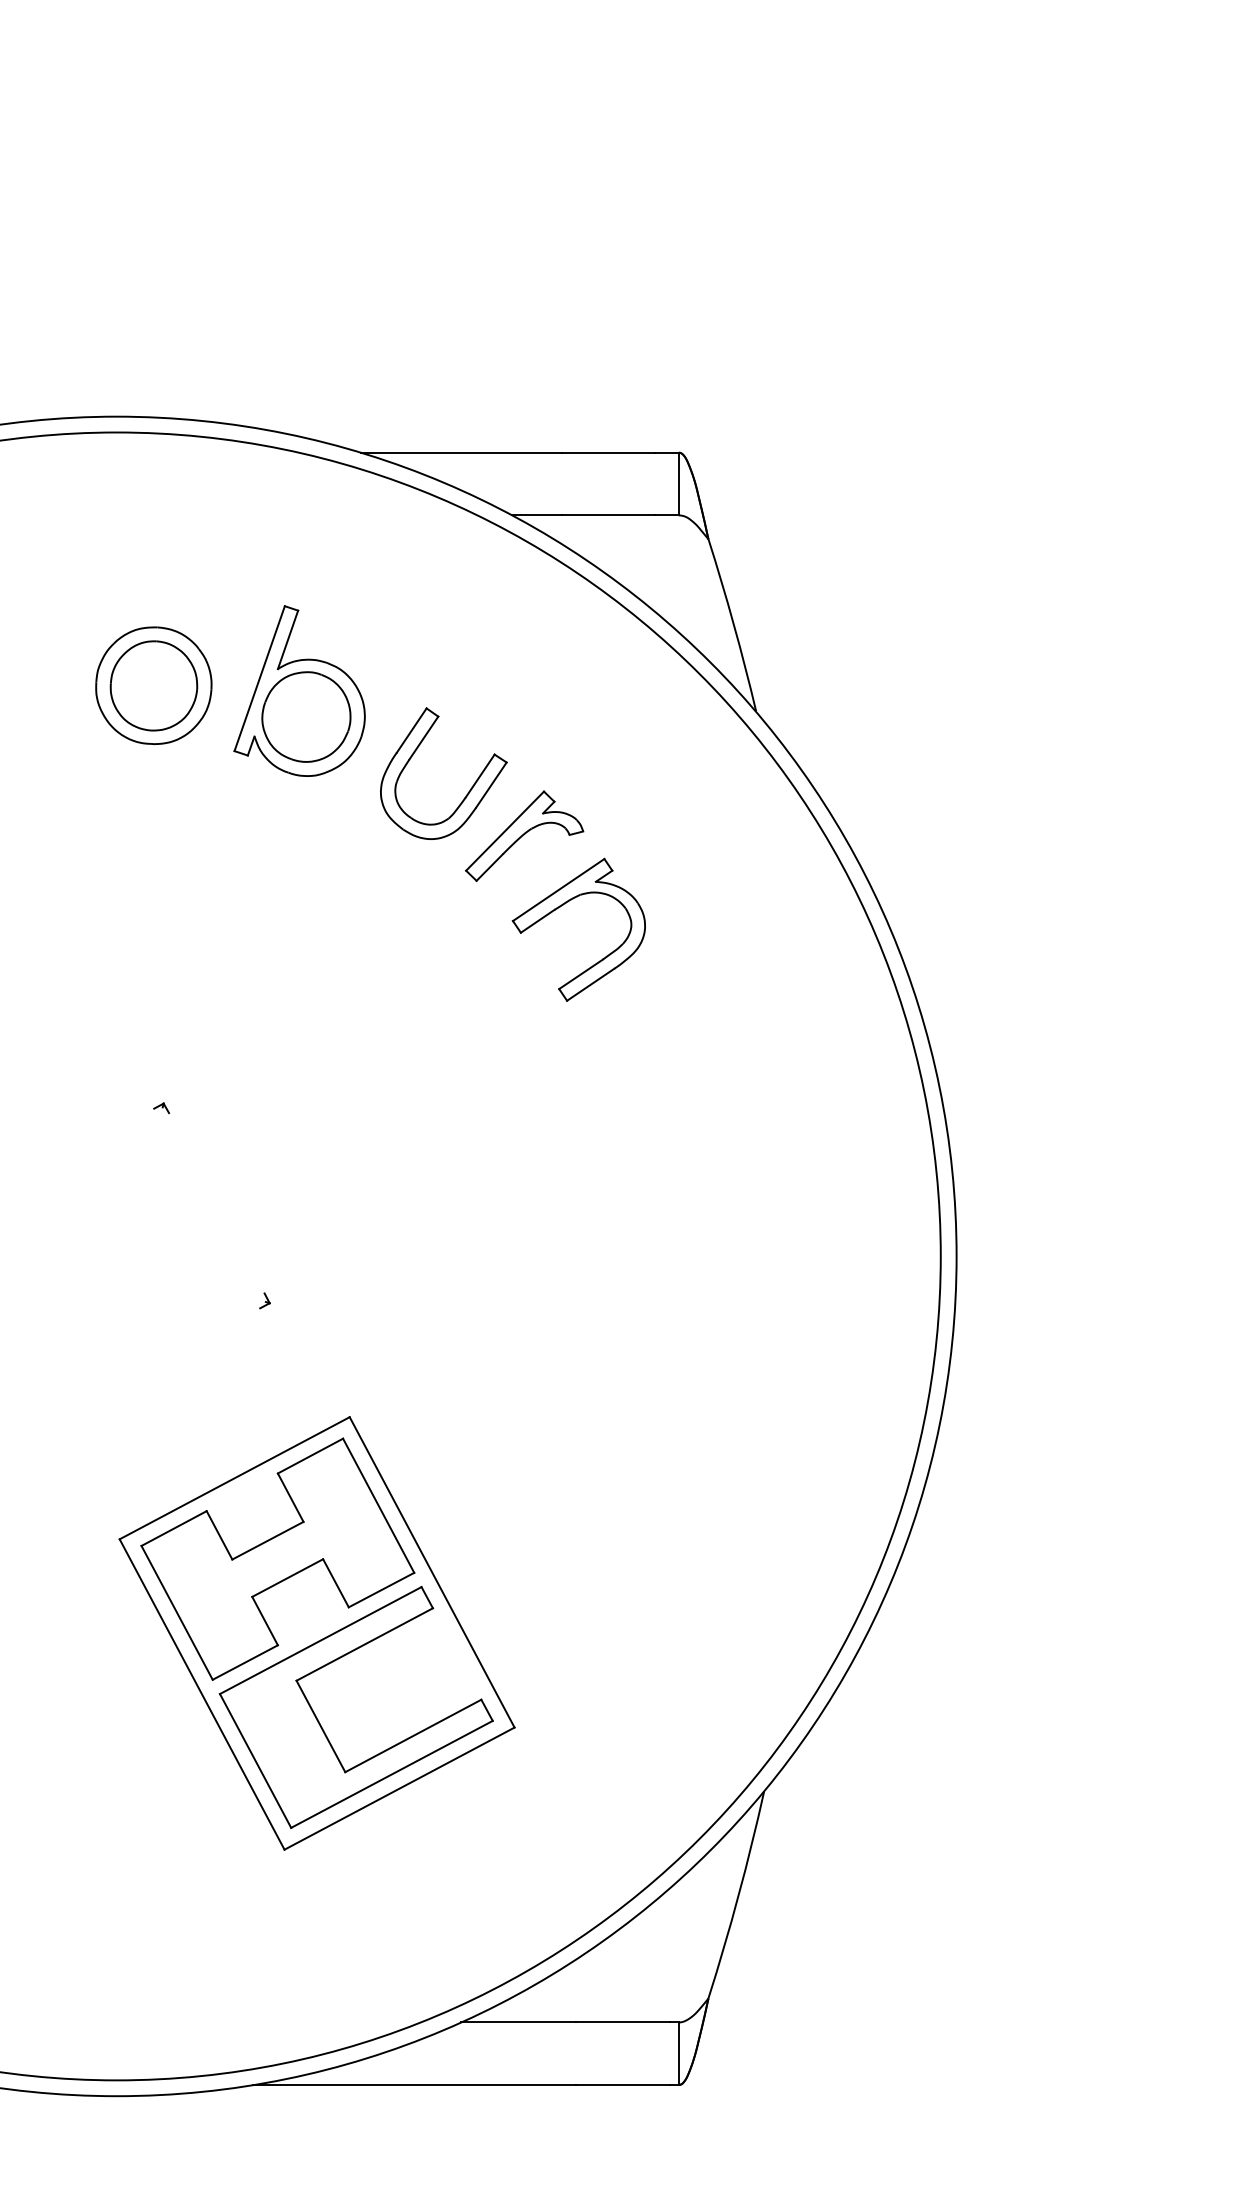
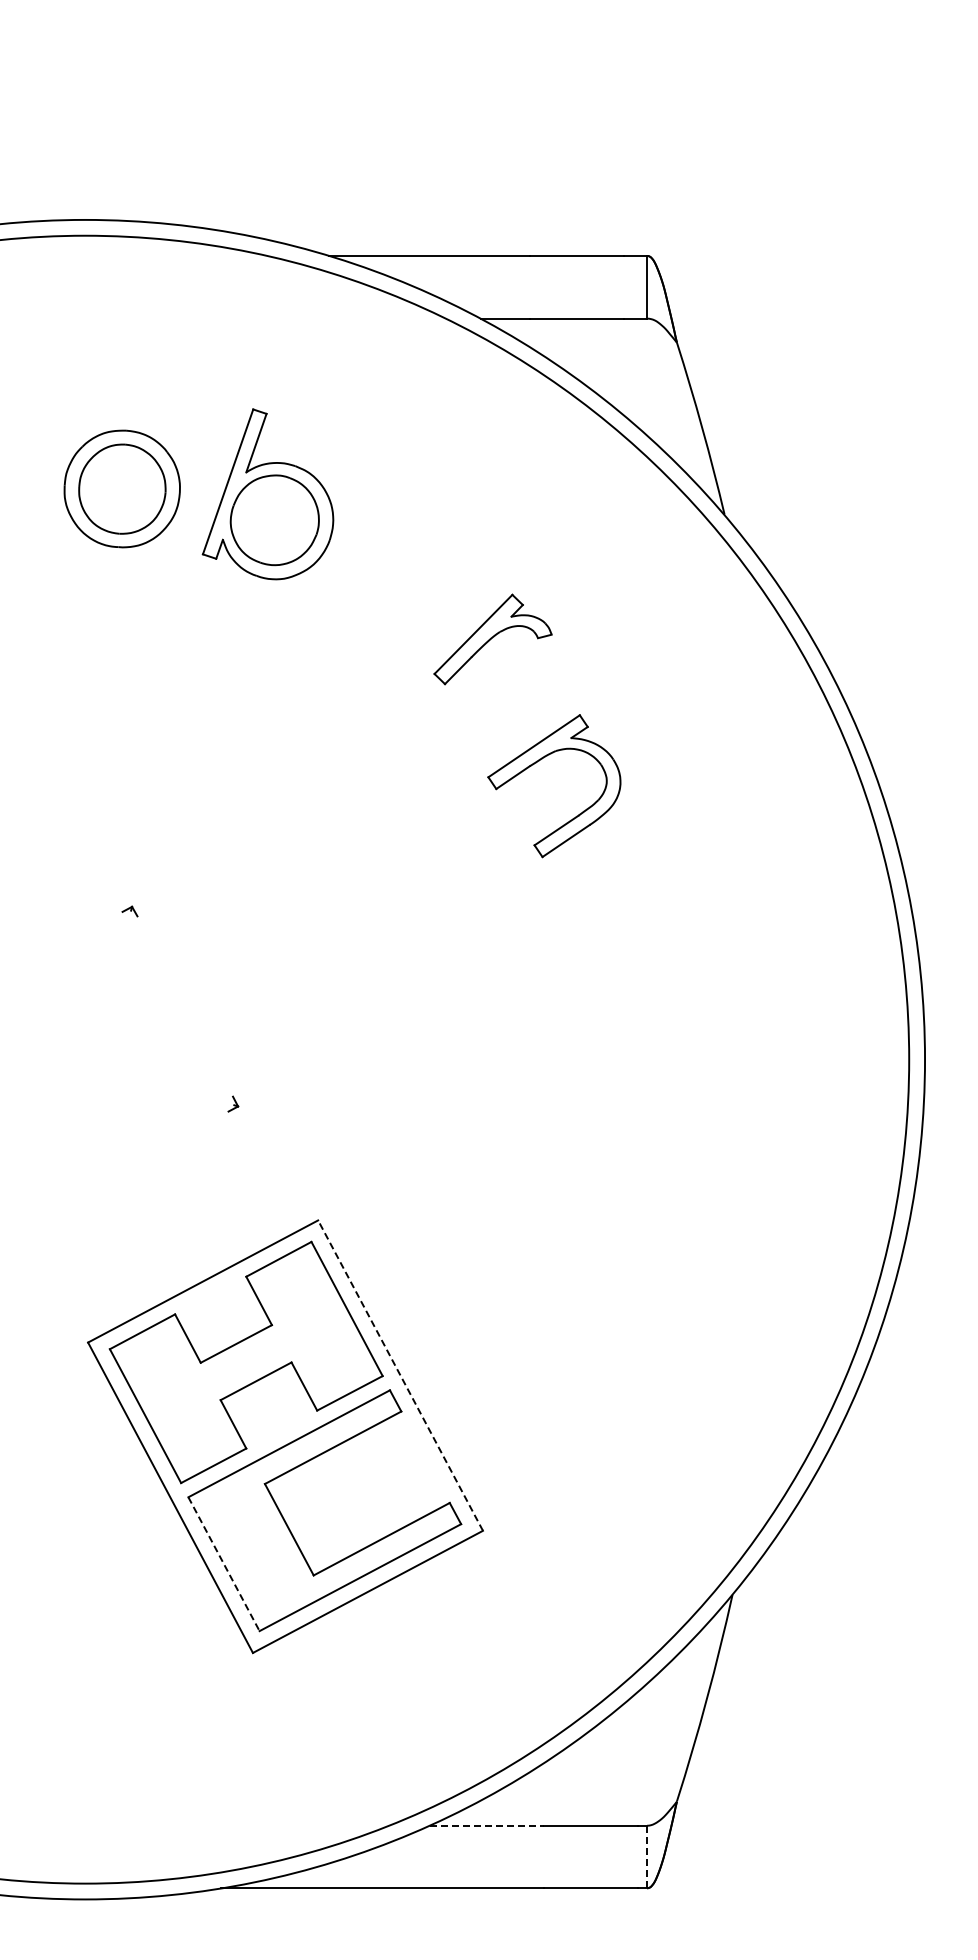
part: (468, 791) -> (436, 594), removed
part: (563, 905) -> (538, 761), moved
line: (432, 1572) -> (400, 1375), solid -> dashed
line: (255, 1760) -> (223, 1563), solid -> dashed
line: (518, 2022) -> (486, 1825), solid -> dashed
line: (678, 2053) -> (646, 1856), solid -> dashed

